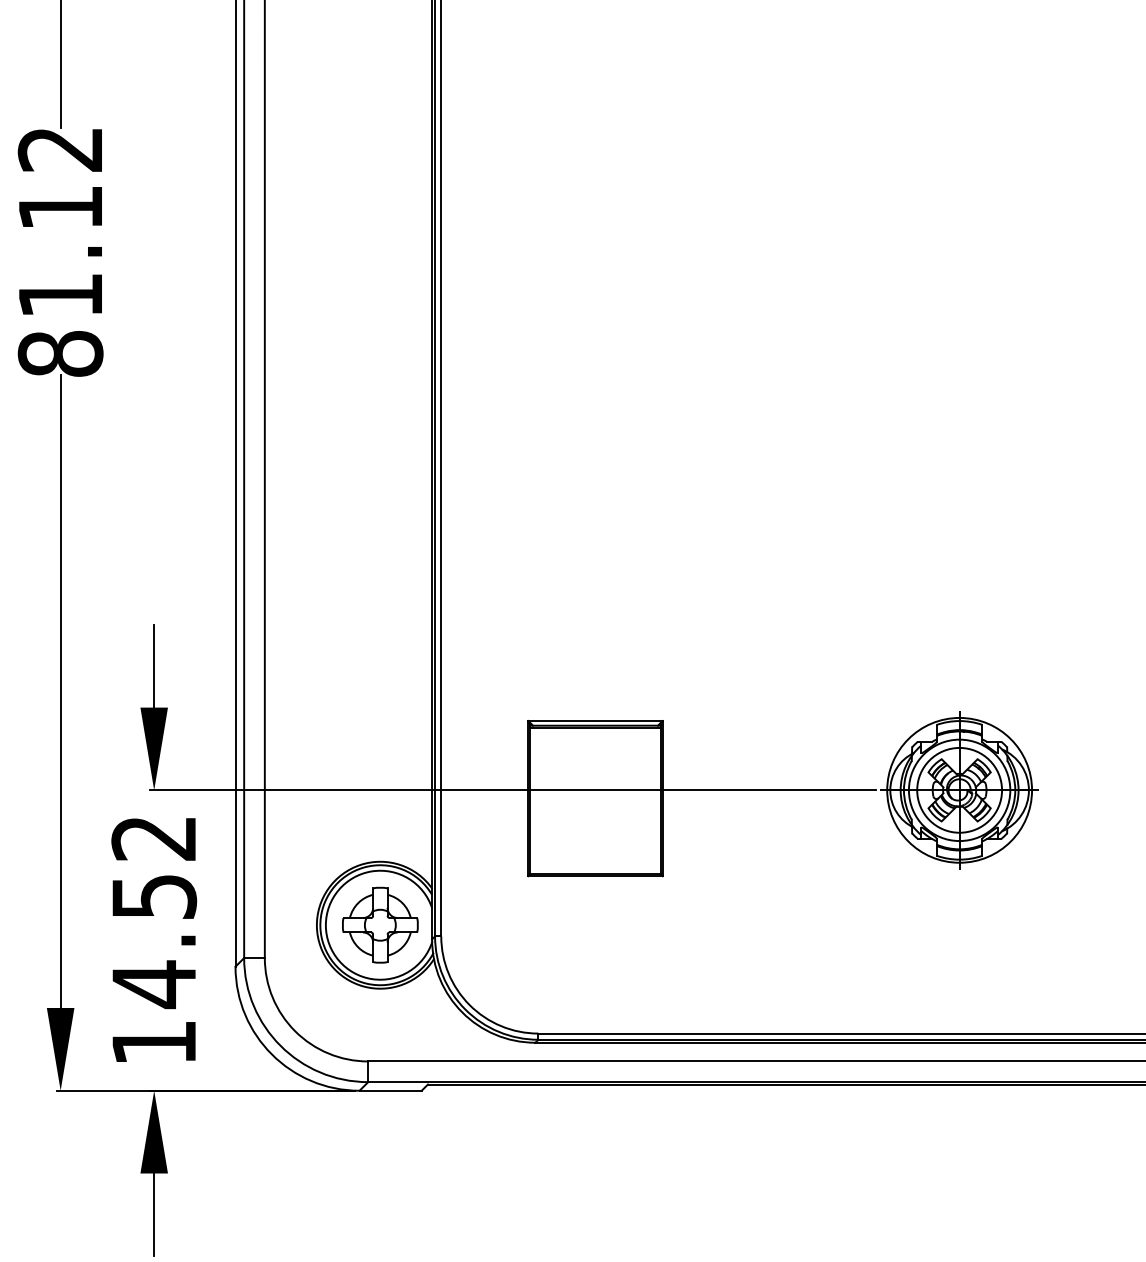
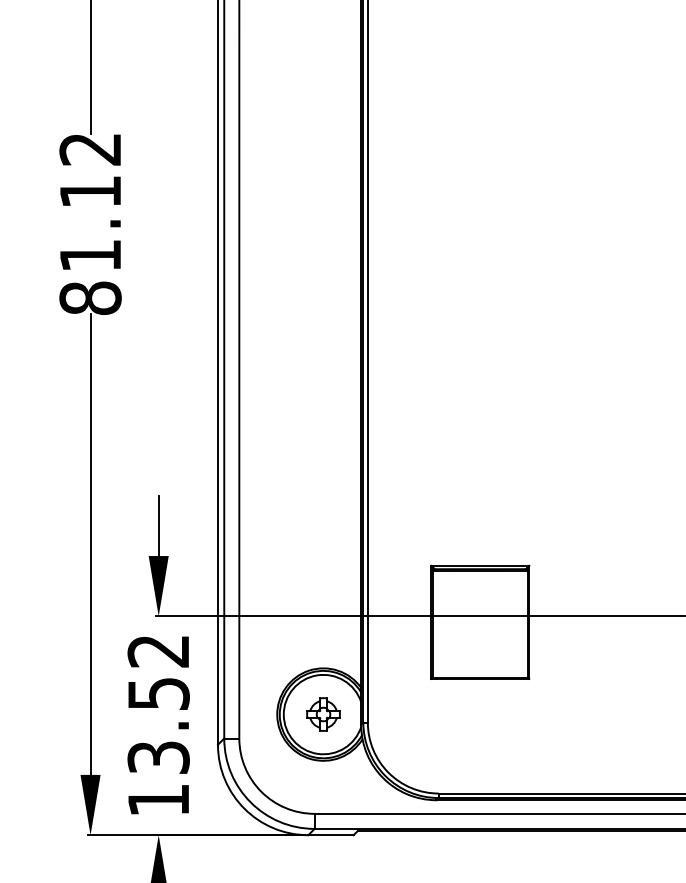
part: (380, 924) -> (323, 714), size x0.6
text: (154, 984) -> (158, 757), 14.52 -> 13.52

